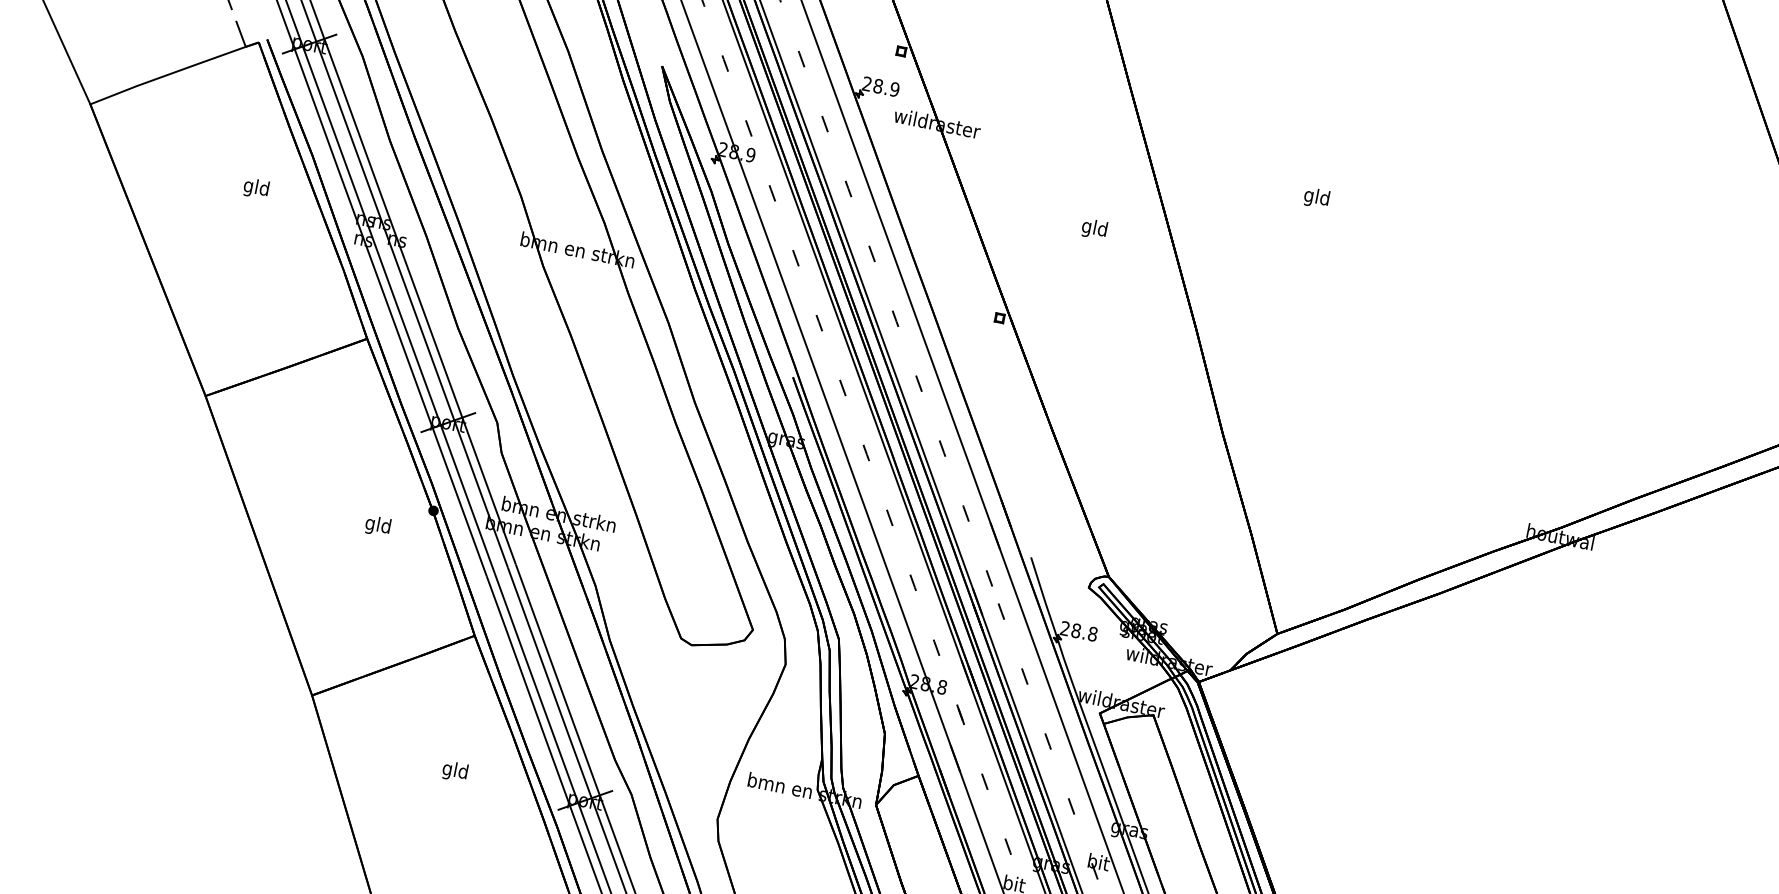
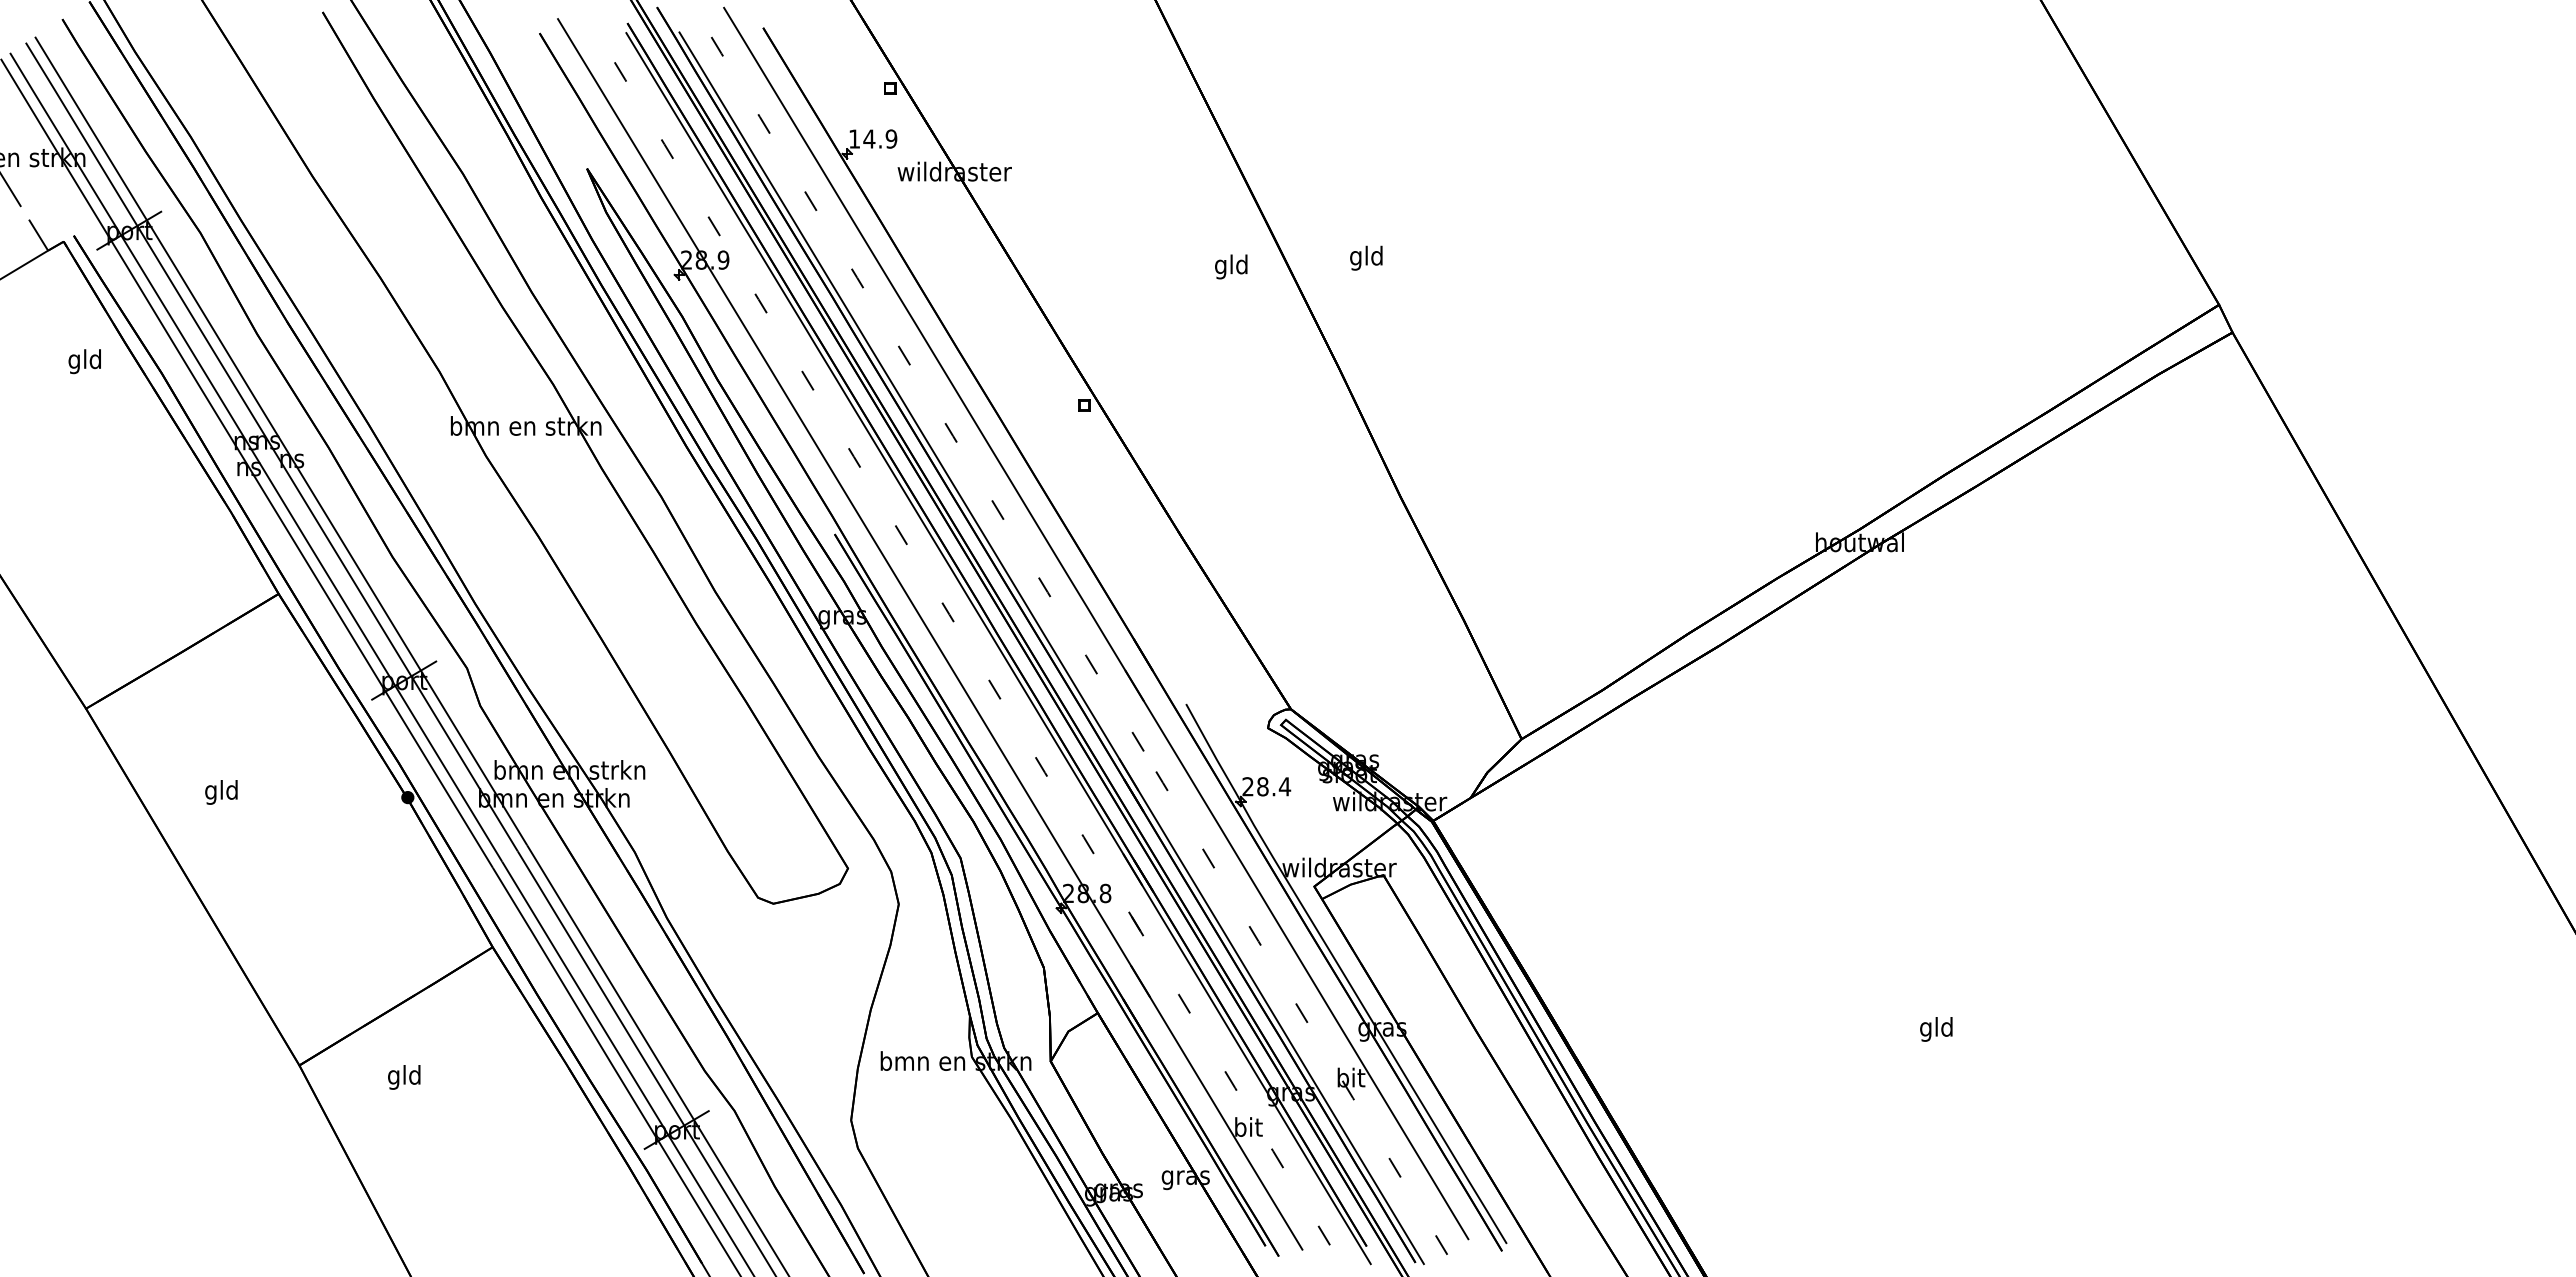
text: (873, 84) -> (862, 138), 28.9 -> 14.9
text: (255, 188) -> (84, 361), moved
text: (1316, 197) -> (1366, 257), moved
text: (1094, 228) -> (1231, 266), moved
text: (377, 526) -> (221, 792), moved
text: (1092, 633) -> (1284, 786), 28.8 -> 28.4
text: (455, 771) -> (404, 1077), moved

